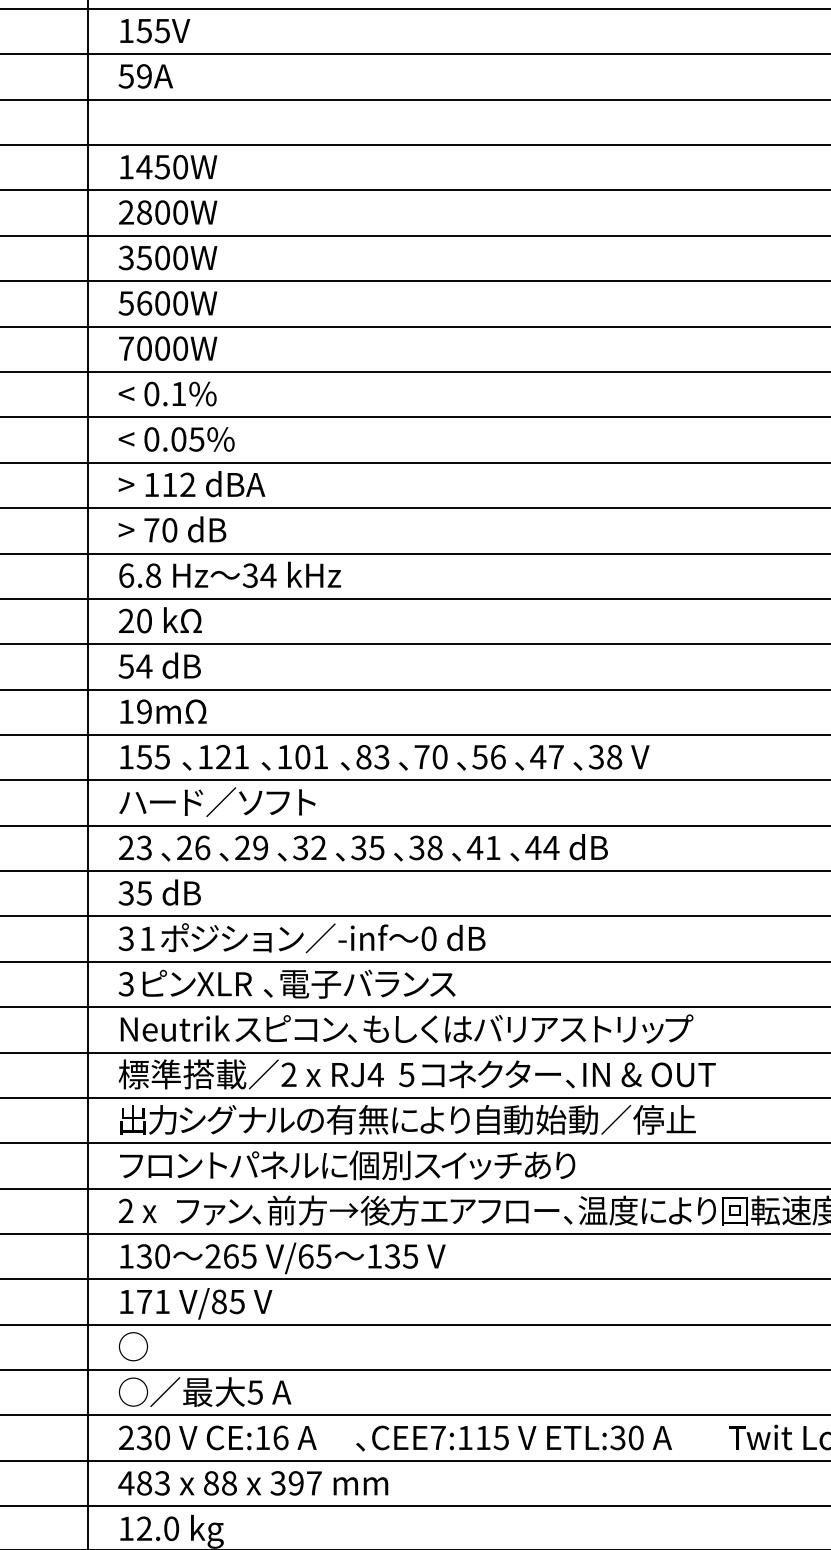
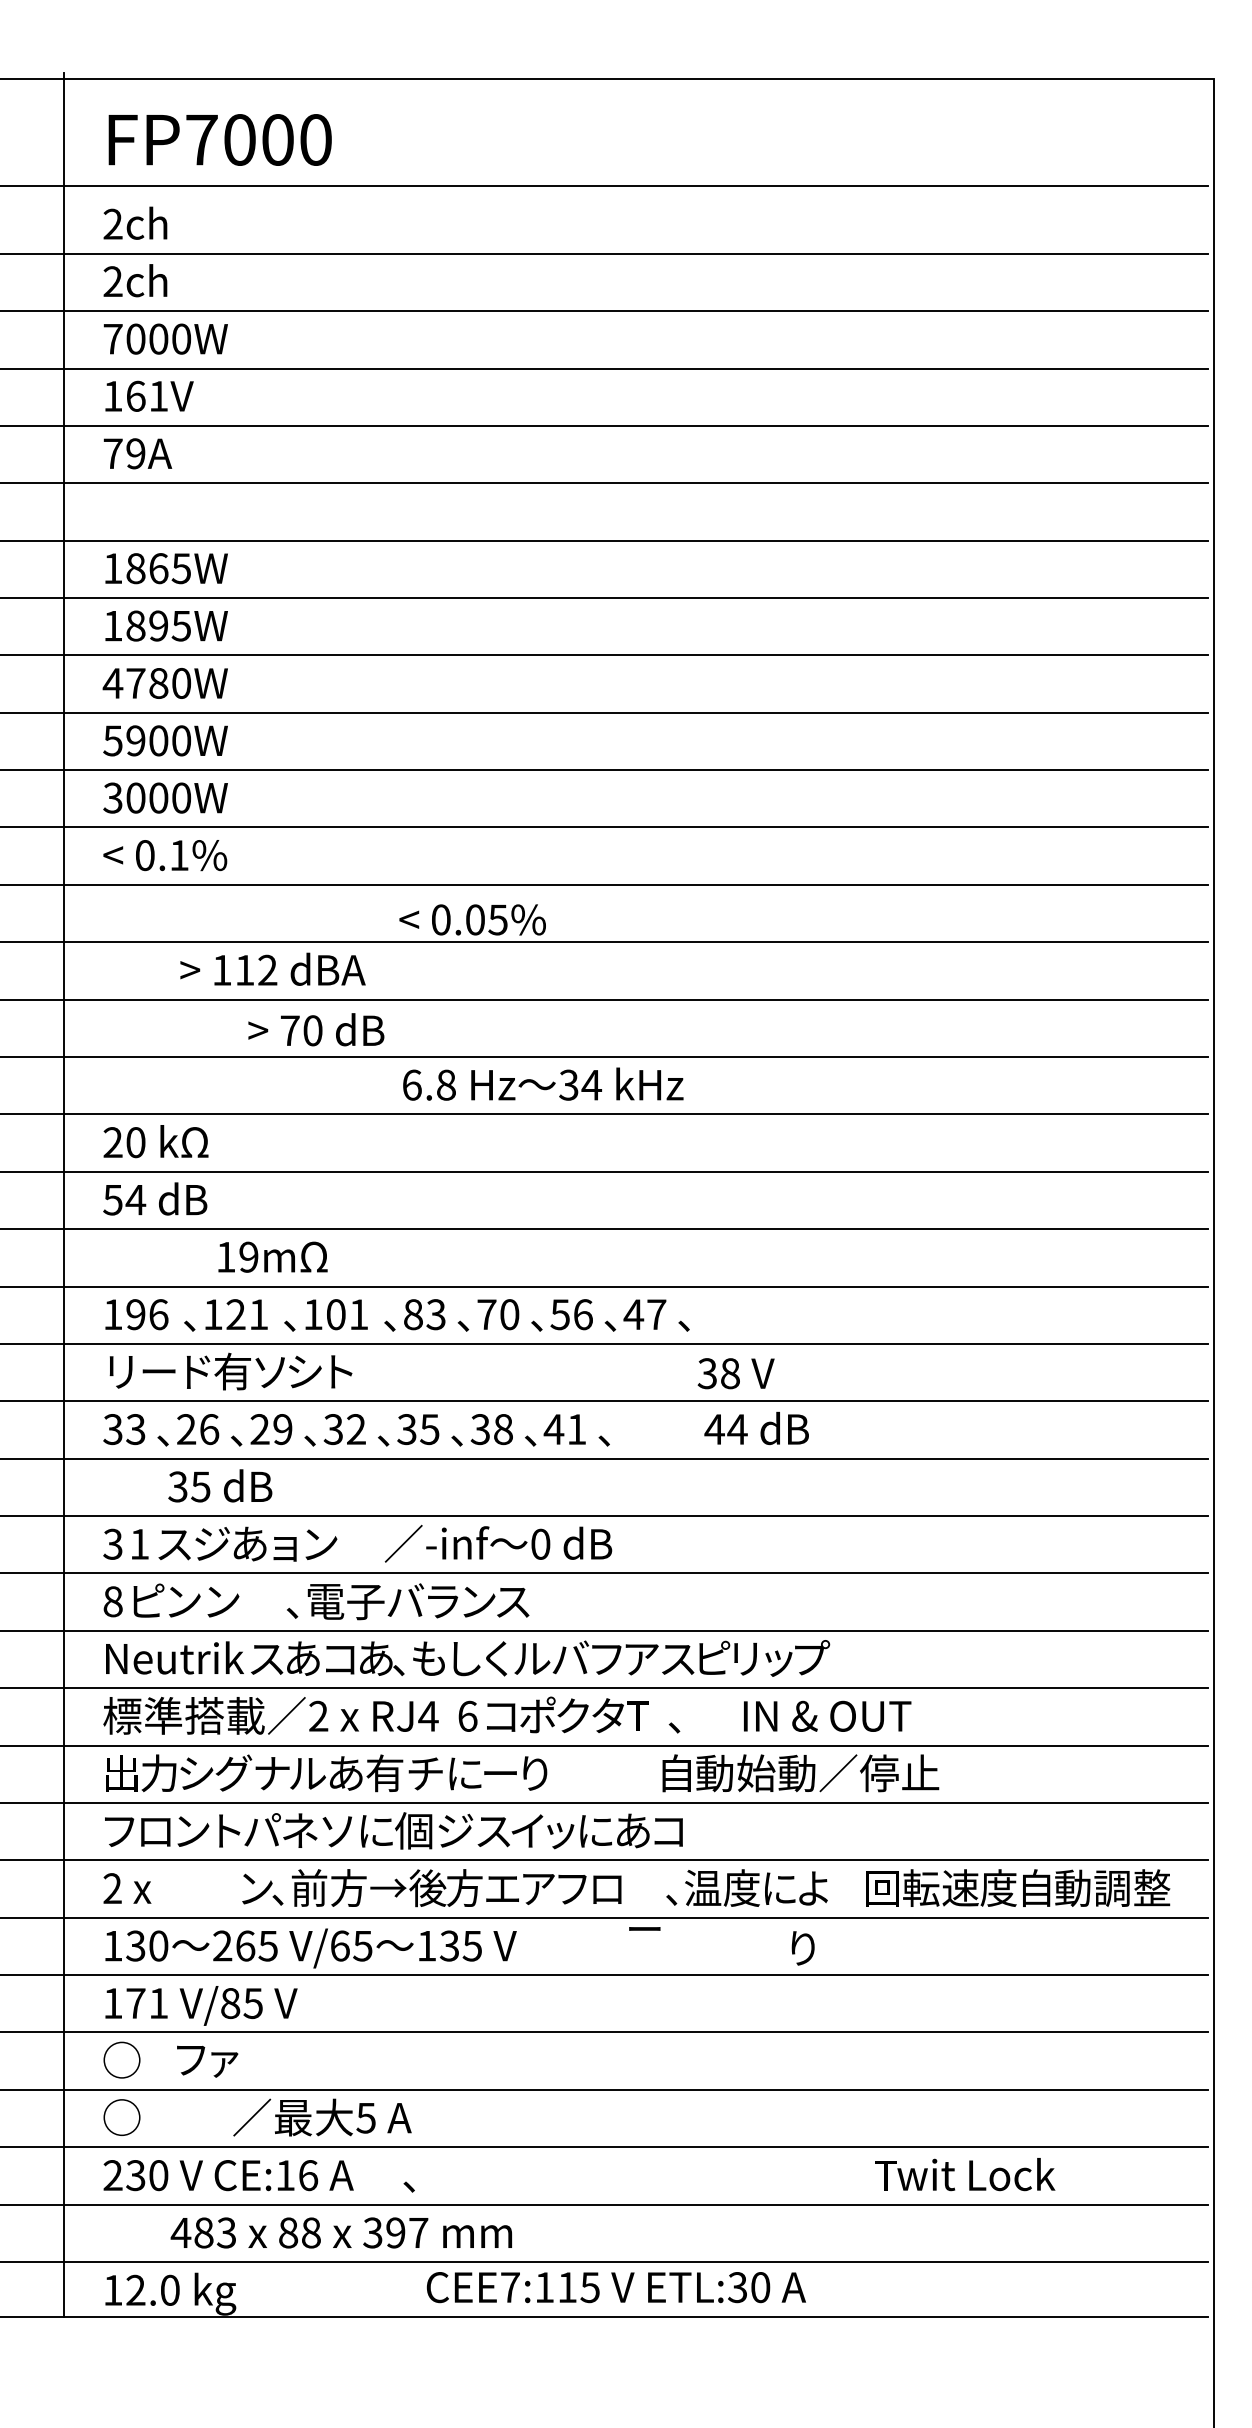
text: (153, 30) -> (147, 395), 155V -> 161V
text: (125, 76) -> (112, 453), 59A -> 79A
text: (162, 167) -> (158, 568), 1450W -> 1865W
text: (153, 212) -> (147, 625), 2800W -> 1895W
text: (144, 257) -> (135, 682), 3500W -> 4780W
text: (144, 303) -> (135, 740), 5600W -> 5900W
text: (125, 348) -> (112, 797), 7000W -> 3000W
text: (176, 439) -> (472, 919), moved
text: (191, 483) -> (272, 968), moved
text: (172, 529) -> (316, 1029), moved
text: (230, 574) -> (543, 1083), moved
text: (163, 711) -> (272, 1256), moved
text: (153, 757) -> (147, 1314), 155 -> 196
text: (618, 757) -> (735, 1373), moved
text: (133, 802) -> (121, 1372), ハ -> リ
text: (220, 802) -> (232, 1371), ／ -> 有
text: (278, 802) -> (305, 1371), フ -> シ
text: (125, 847) -> (112, 1429), 23 -> 33
text: (566, 847) -> (756, 1428), moved
text: (159, 892) -> (220, 1485), moved
text: (174, 937) -> (174, 1542), ポ -> ス
text: (234, 938) -> (249, 1543), シ -> あ
text: (395, 938) -> (498, 1543), moved
text: (125, 984) -> (112, 1601), 3 -> 8
text: (224, 984) -> (237, 1601), XLR -> ン
text: (276, 1028) -> (303, 1657), ピ -> あ
text: (602, 1028) -> (714, 1657), ト -> ピ
text: (334, 1029) -> (376, 1658), ン -> あ
text: (458, 1029) -> (532, 1658), は -> ル
text: (516, 1029) -> (606, 1658), リ -> フ
text: (462, 1073) -> (537, 1714), ネ -> ポ
text: (406, 1074) -> (467, 1715), 5 -> 6
text: (546, 1074) -> (644, 1715), ー -> T
text: (649, 1074) -> (827, 1715), moved
text: (310, 1120) -> (345, 1773), の -> あ
text: (373, 1120) -> (425, 1773), 無 -> チ
text: (432, 1120) -> (500, 1773), よ -> ー
text: (586, 1120) -> (800, 1773), moved
text: (304, 1165) -> (338, 1831), ル -> ソ
text: (396, 1165) -> (454, 1830), 別 -> ジ
text: (507, 1165) -> (595, 1831), チ -> に
text: (565, 1165) -> (668, 1830), り -> コ
text: (546, 1210) -> (644, 1928), moved
text: (706, 1210) -> (802, 1948), moved
text: (201, 1212) -> (207, 2061), moved
text: (220, 1392) -> (322, 2117), moved
text: (521, 1437) -> (615, 2287), moved
text: (252, 1482) -> (340, 2232), moved

